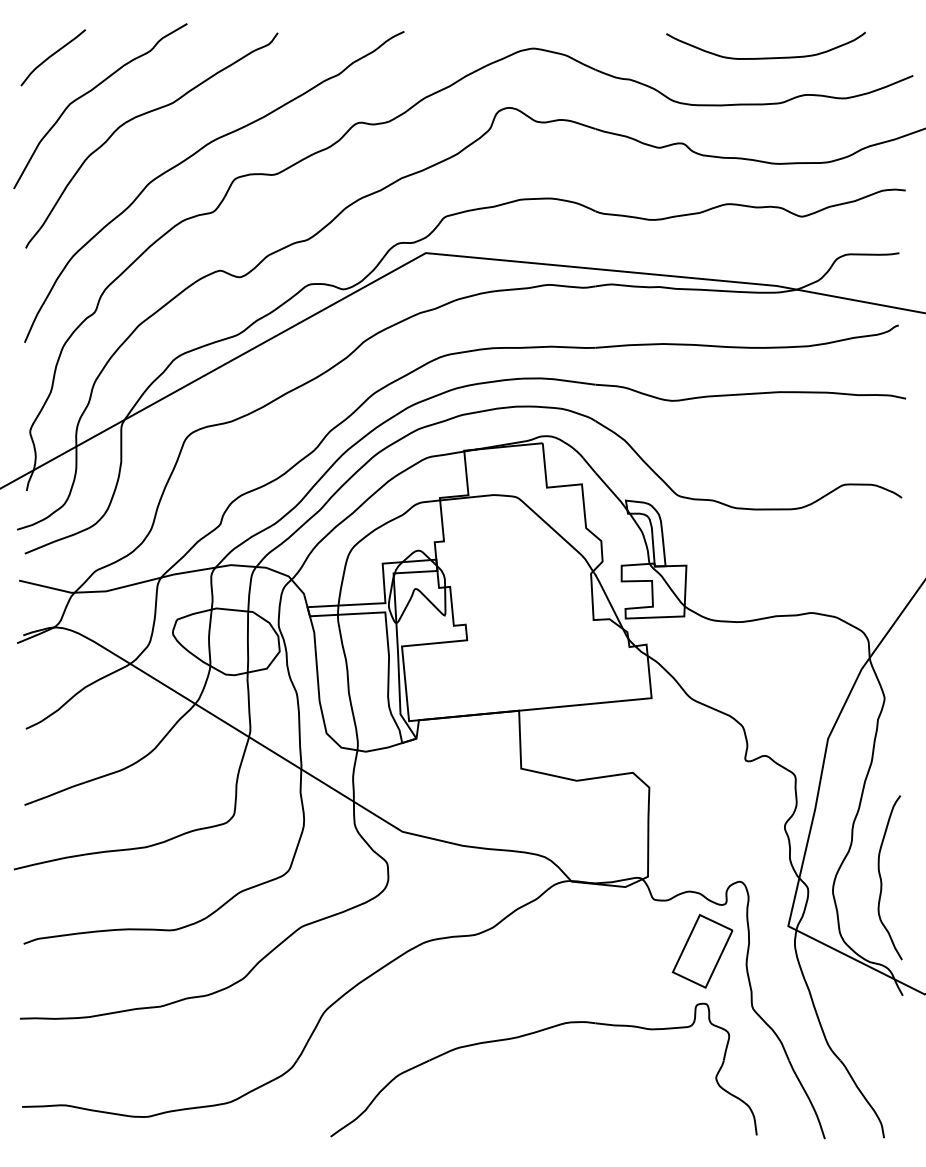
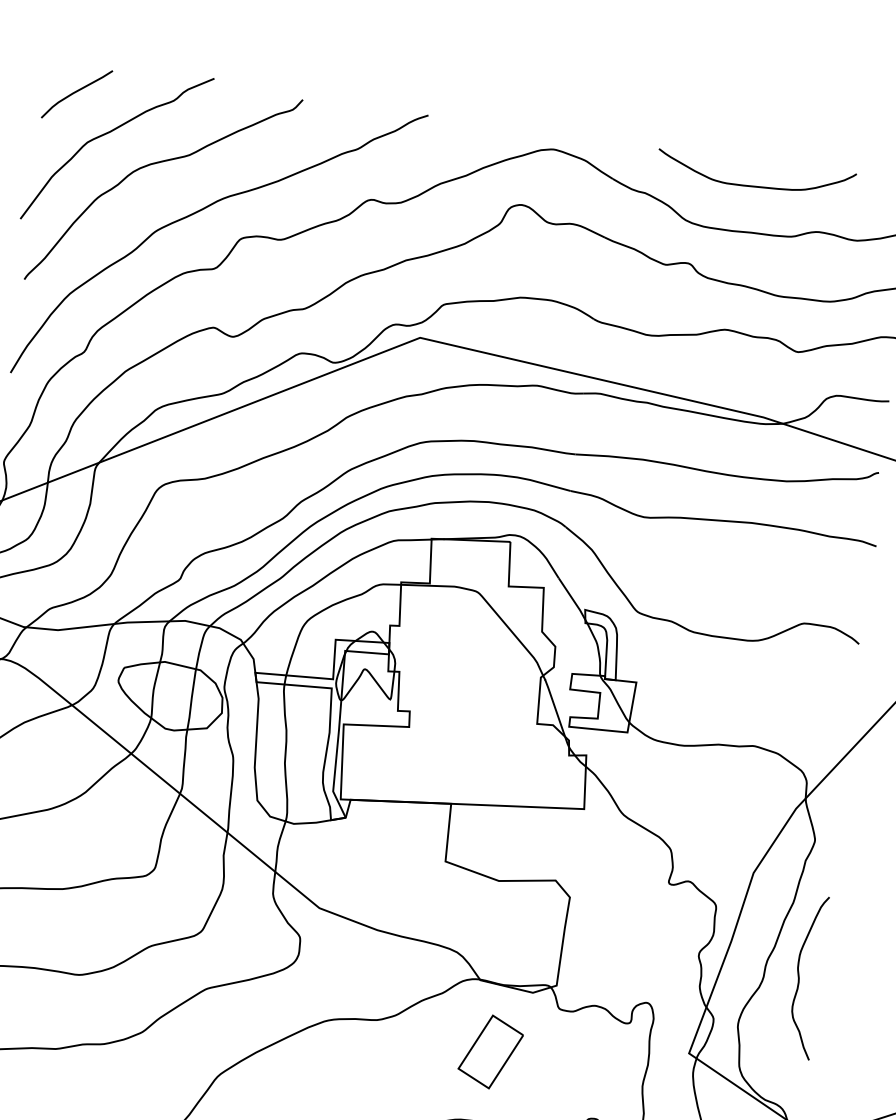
curve: (765, 57) -> (754, 185), moved
curve: (881, 877) -> (799, 975), moved
part: (702, 951) -> (490, 1052), moved

